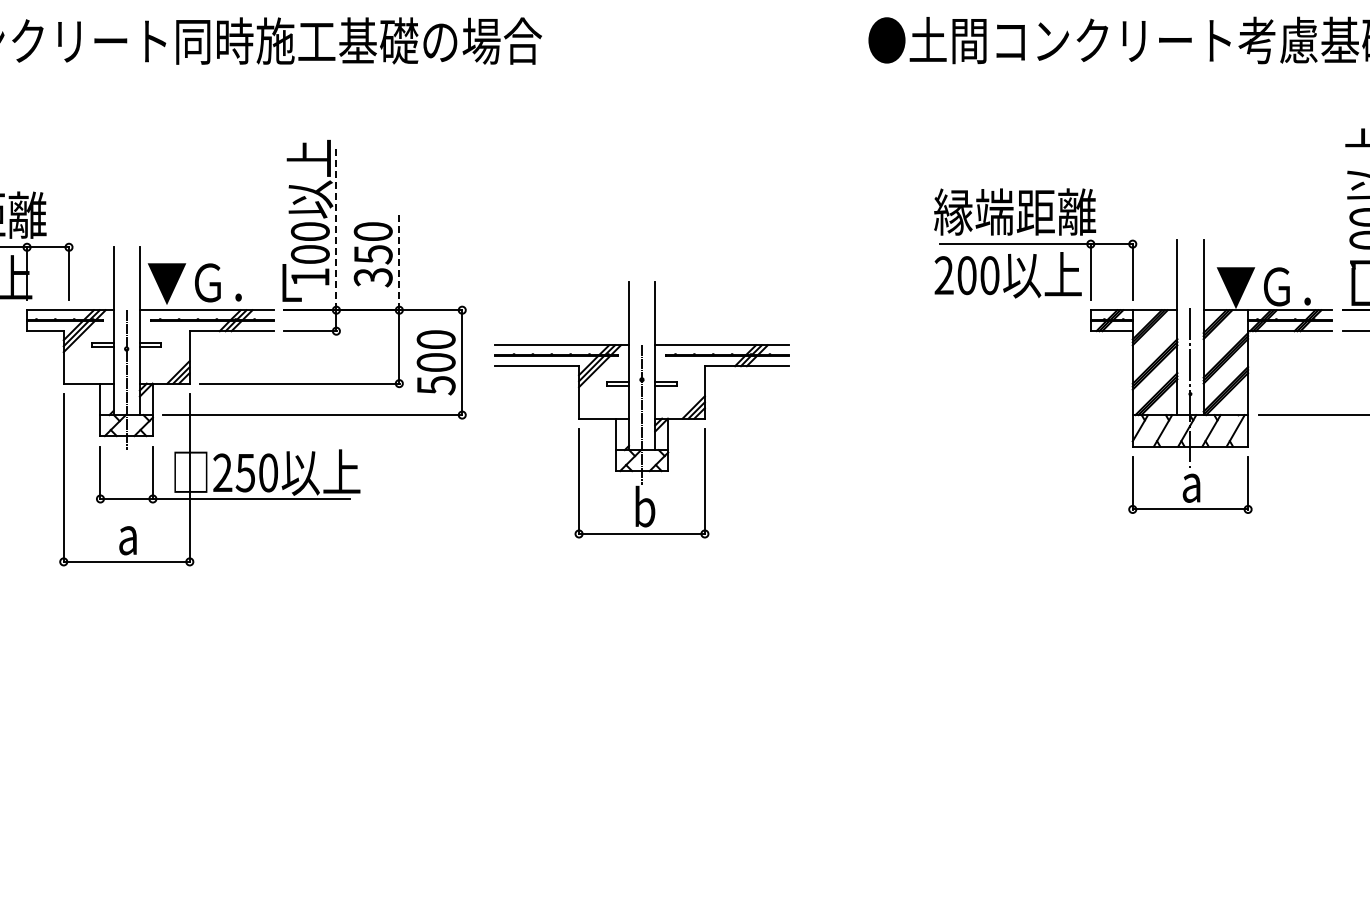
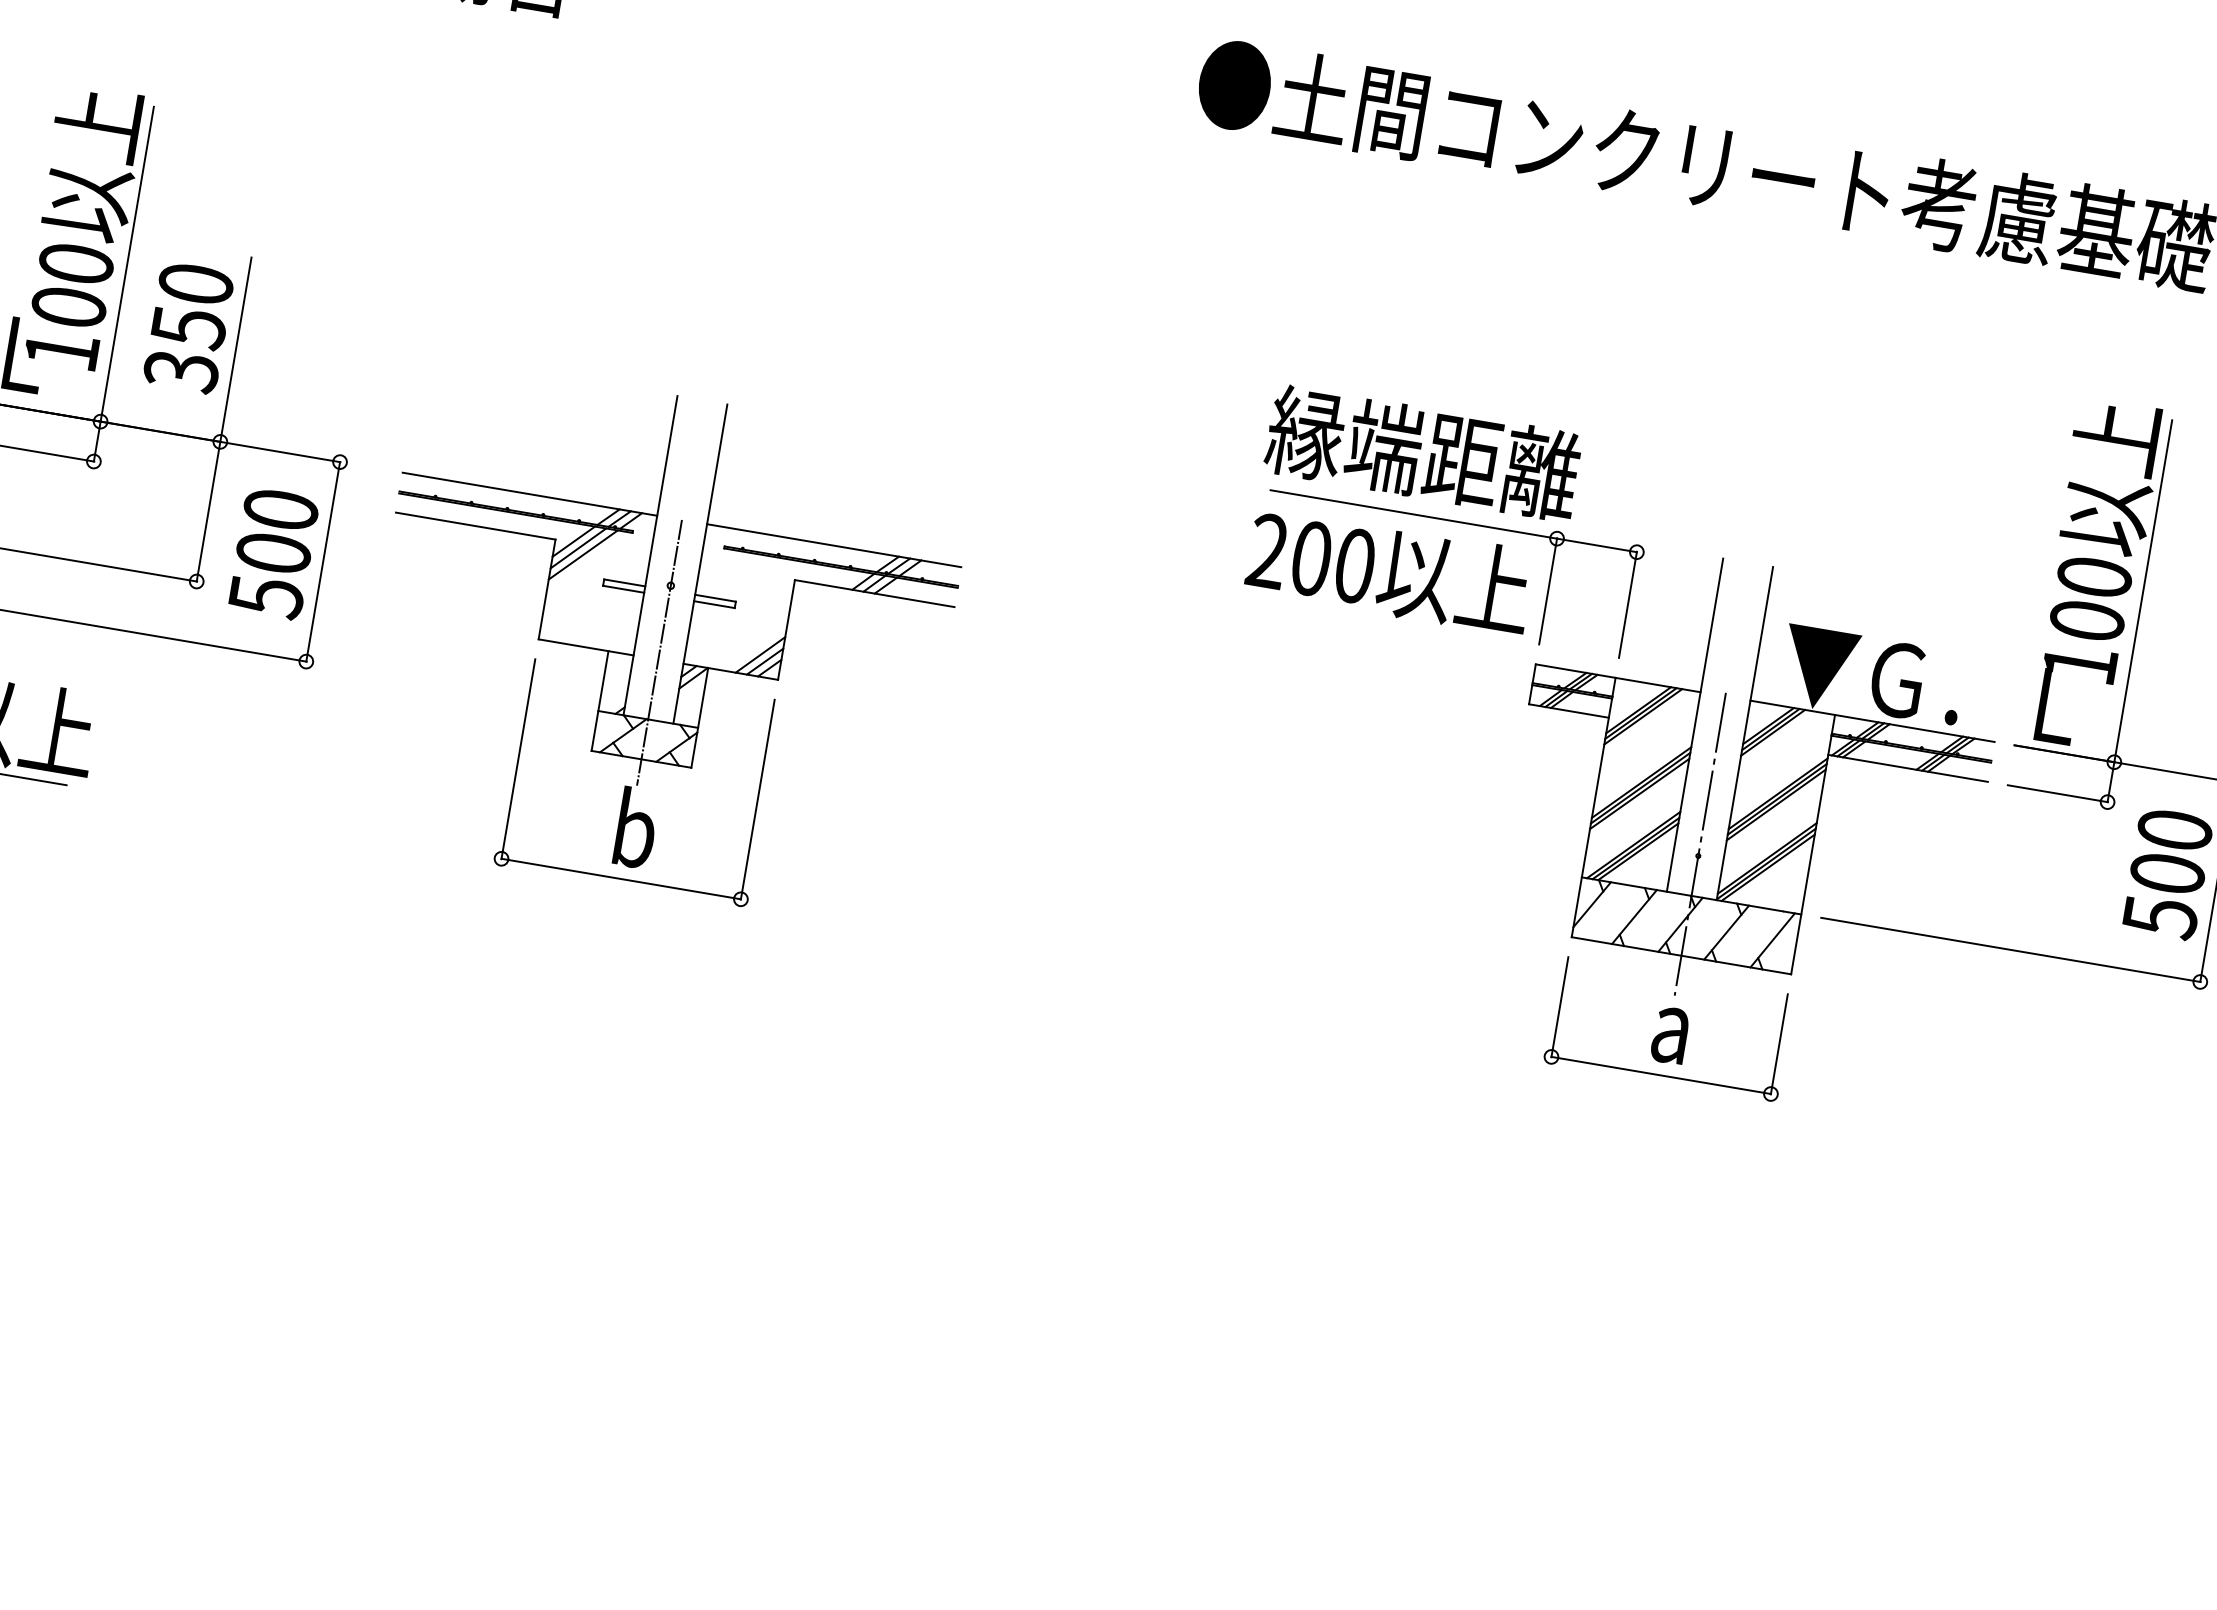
line: (336, 227) -> (127, 264), dashed -> solid
line: (399, 261) -> (236, 349), dashed -> solid
part: (641, 409) -> (660, 642), moved

